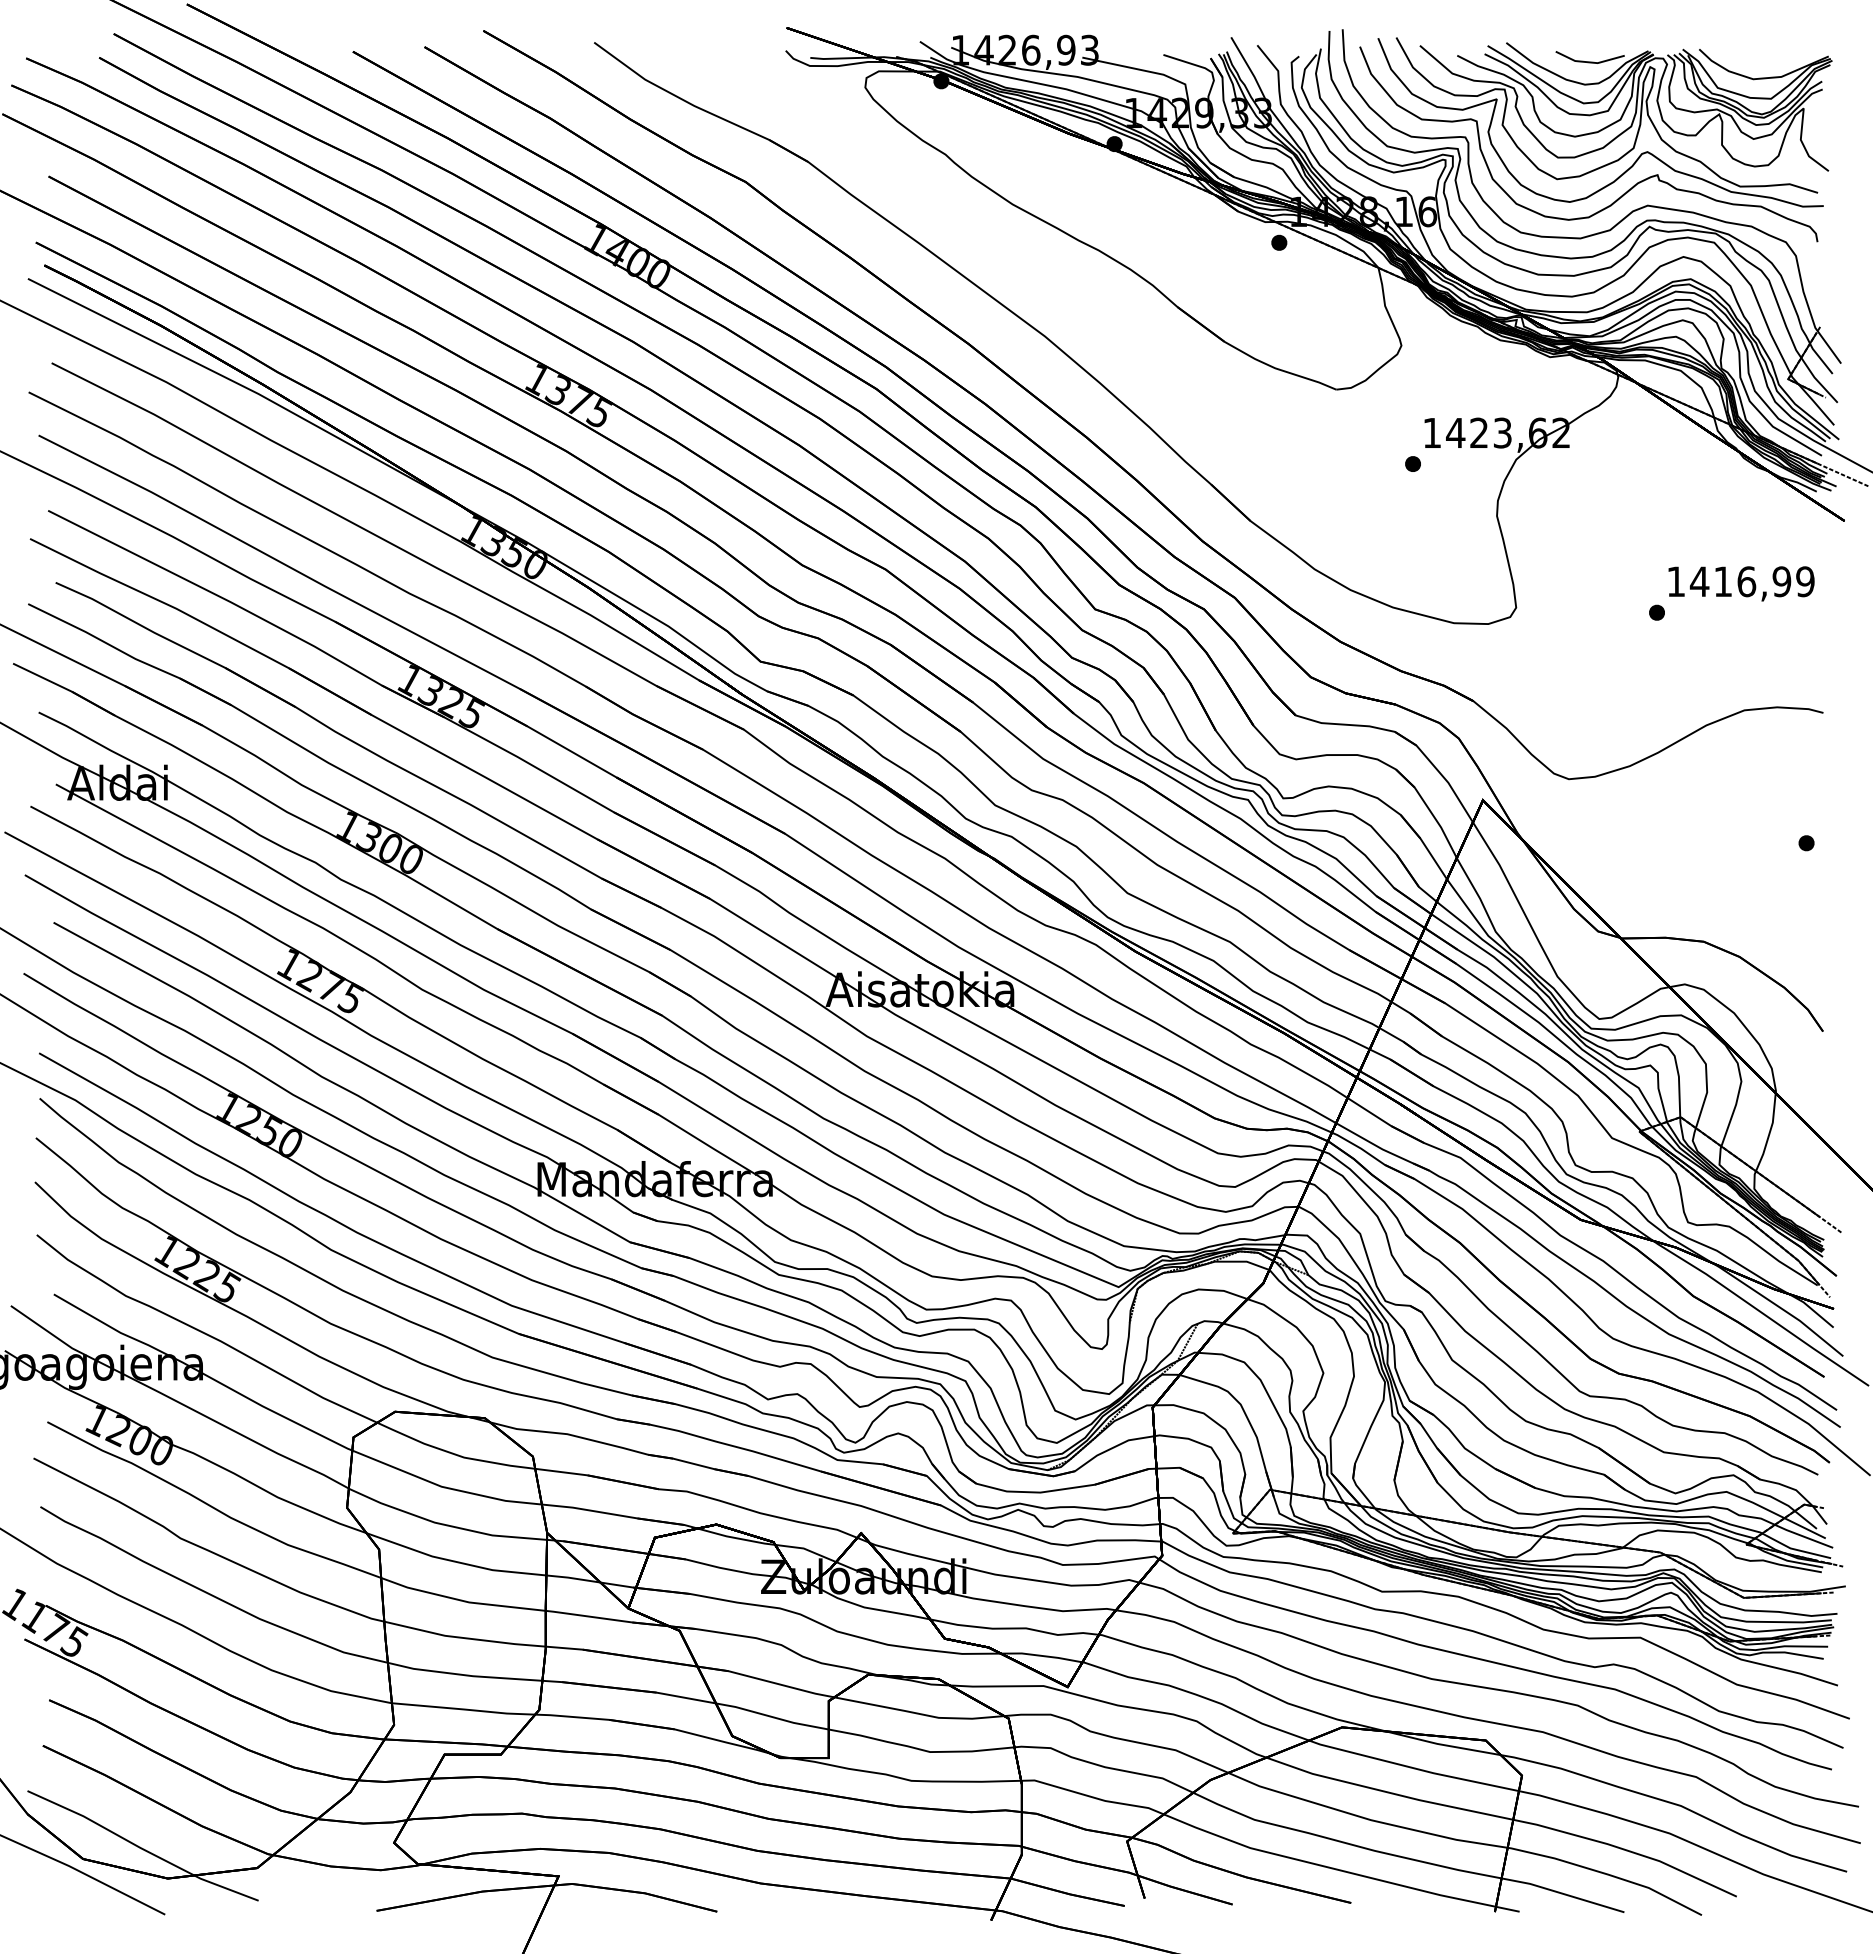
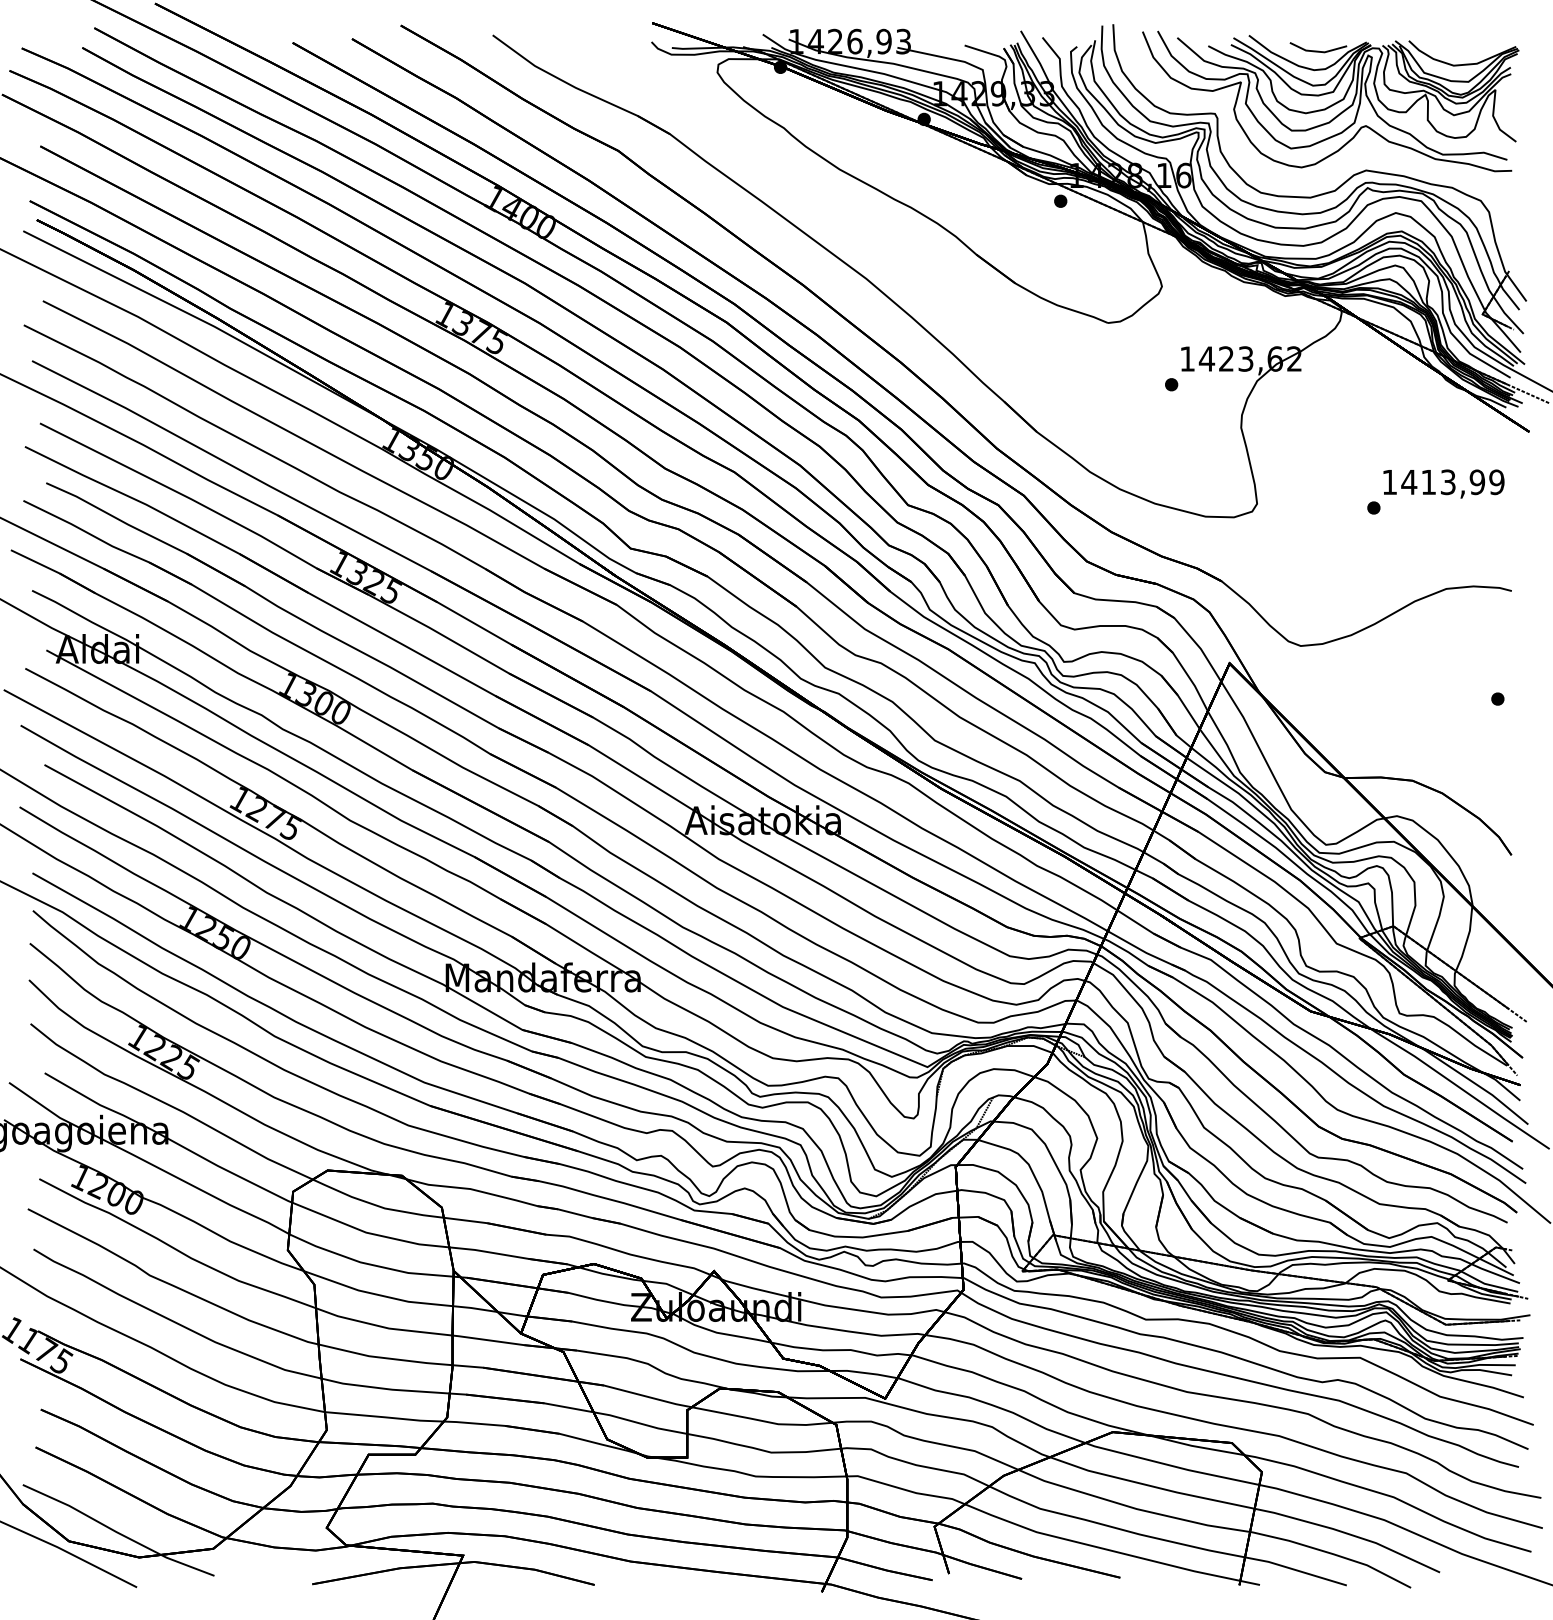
curve: (1628, 189) -> (1350, 157), removed
text: (1746, 581) -> (1448, 482), 1416,99 -> 1413,99

